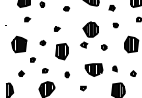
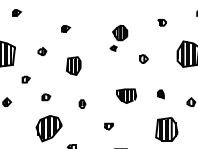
part: (89, 34) -> (118, 37), size x0.6
part: (61, 51) -> (72, 65), size x0.7
part: (93, 69) -> (125, 95), size x0.7

